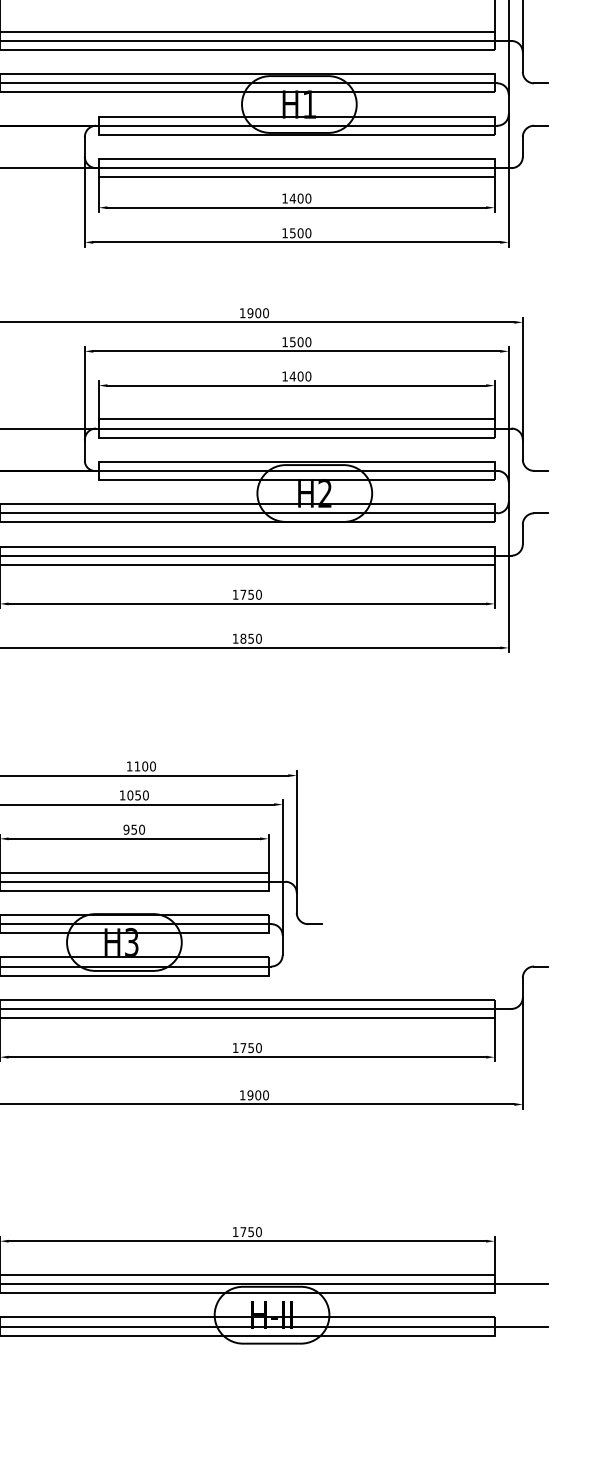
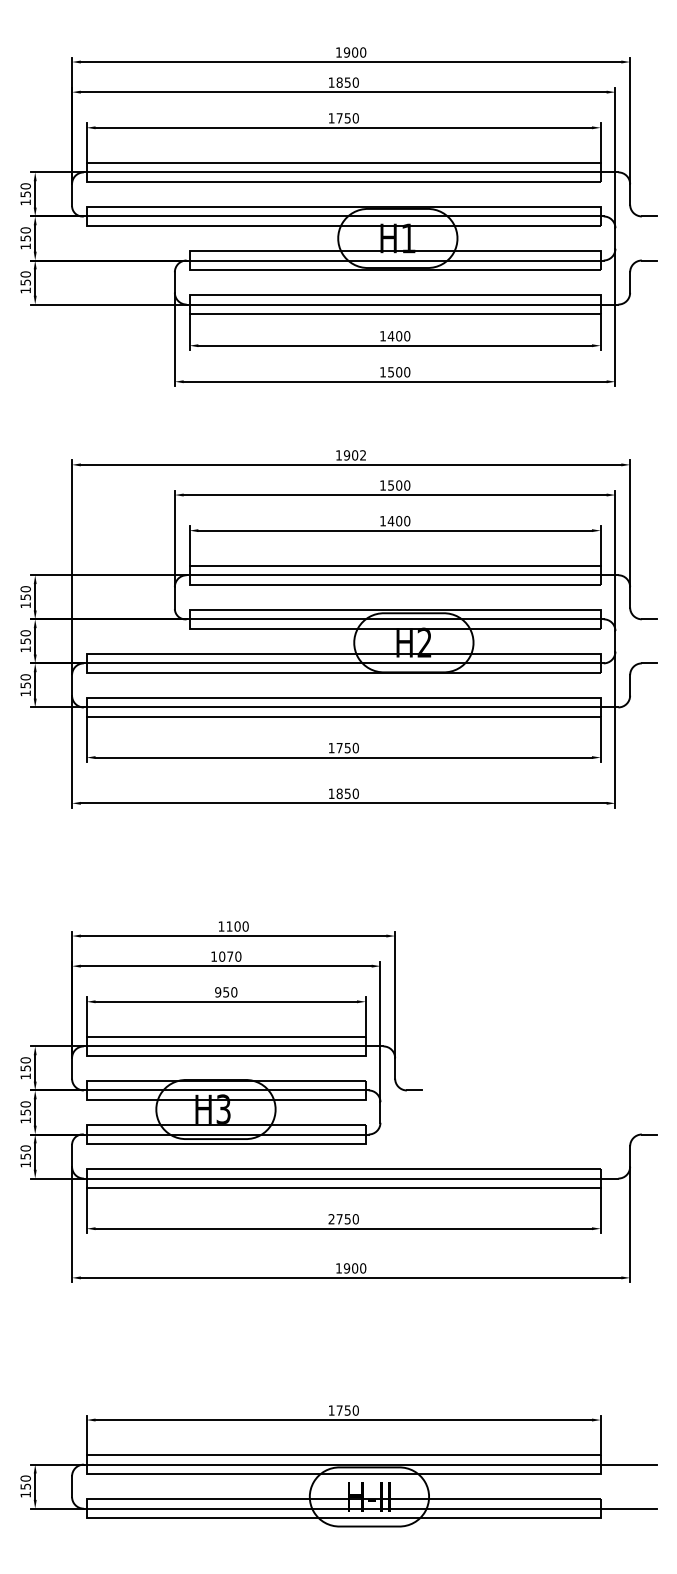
text: (266, 313) -> (363, 455), 1900 -> 1902
text: (138, 795) -> (230, 956), 1050 -> 1070
text: (235, 1048) -> (331, 1219), 1750 -> 2750

